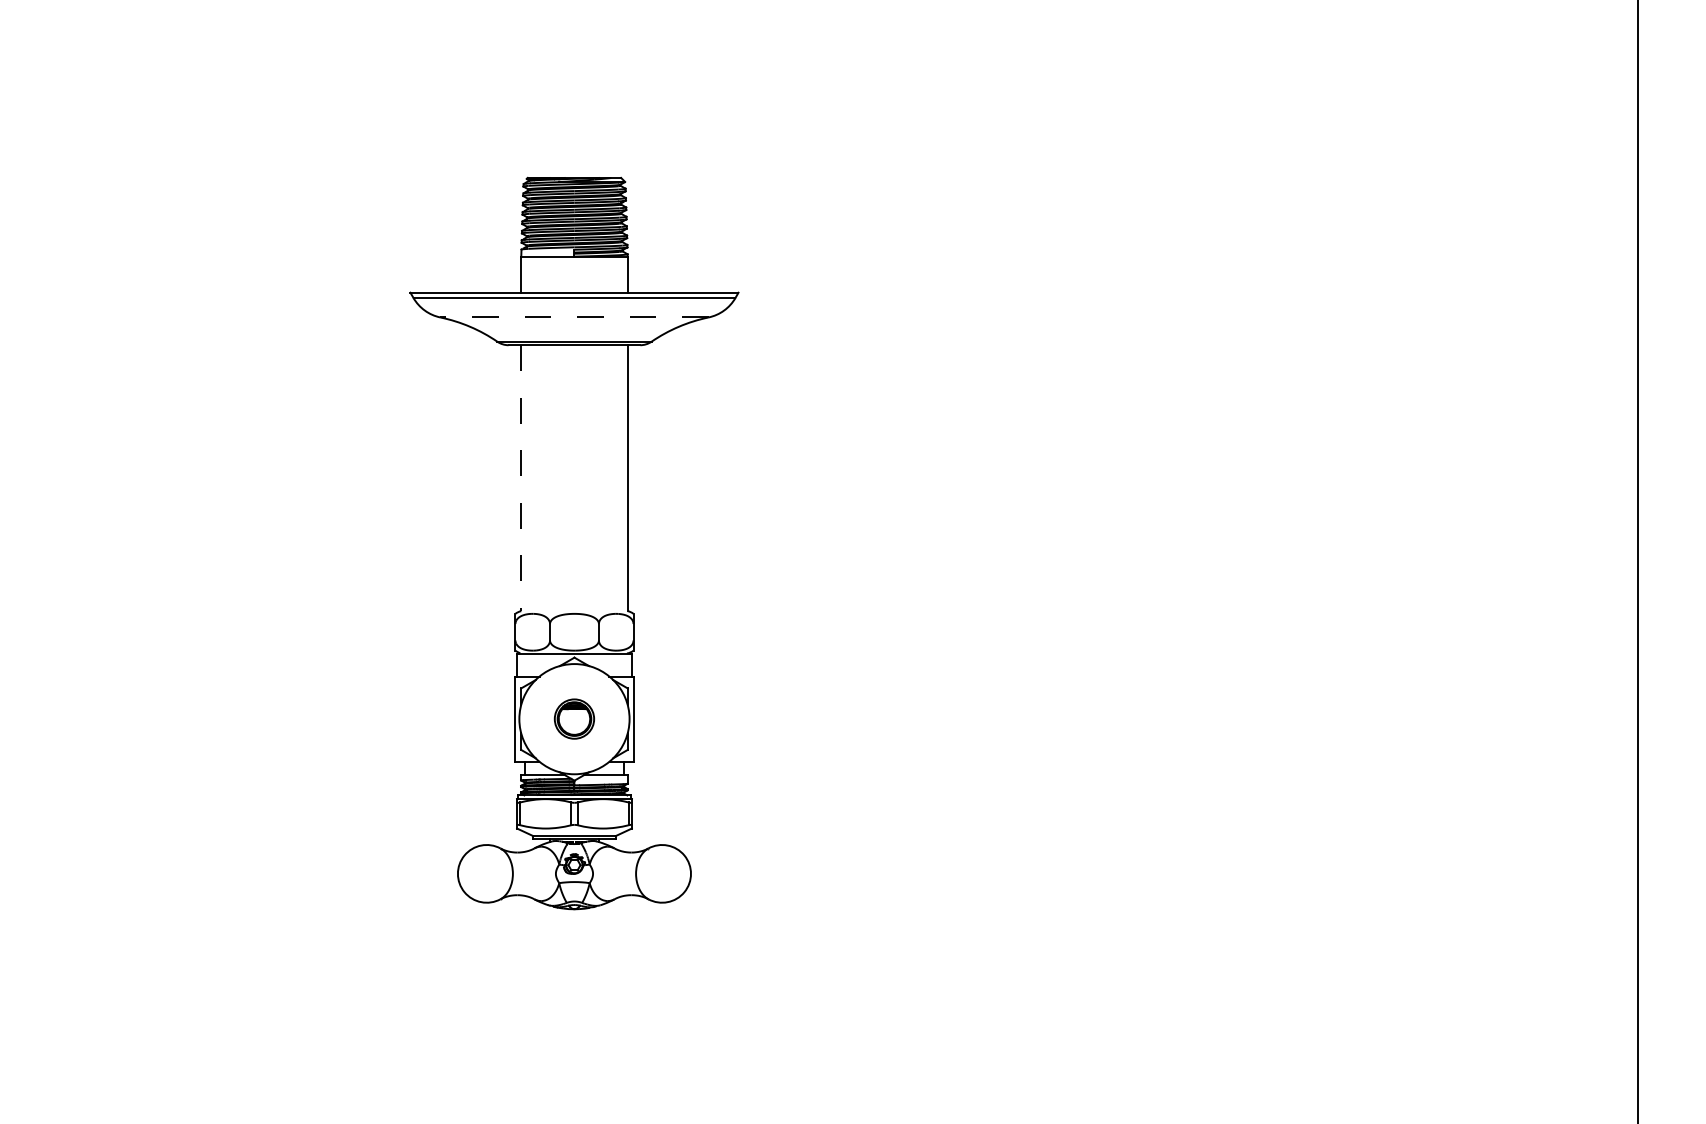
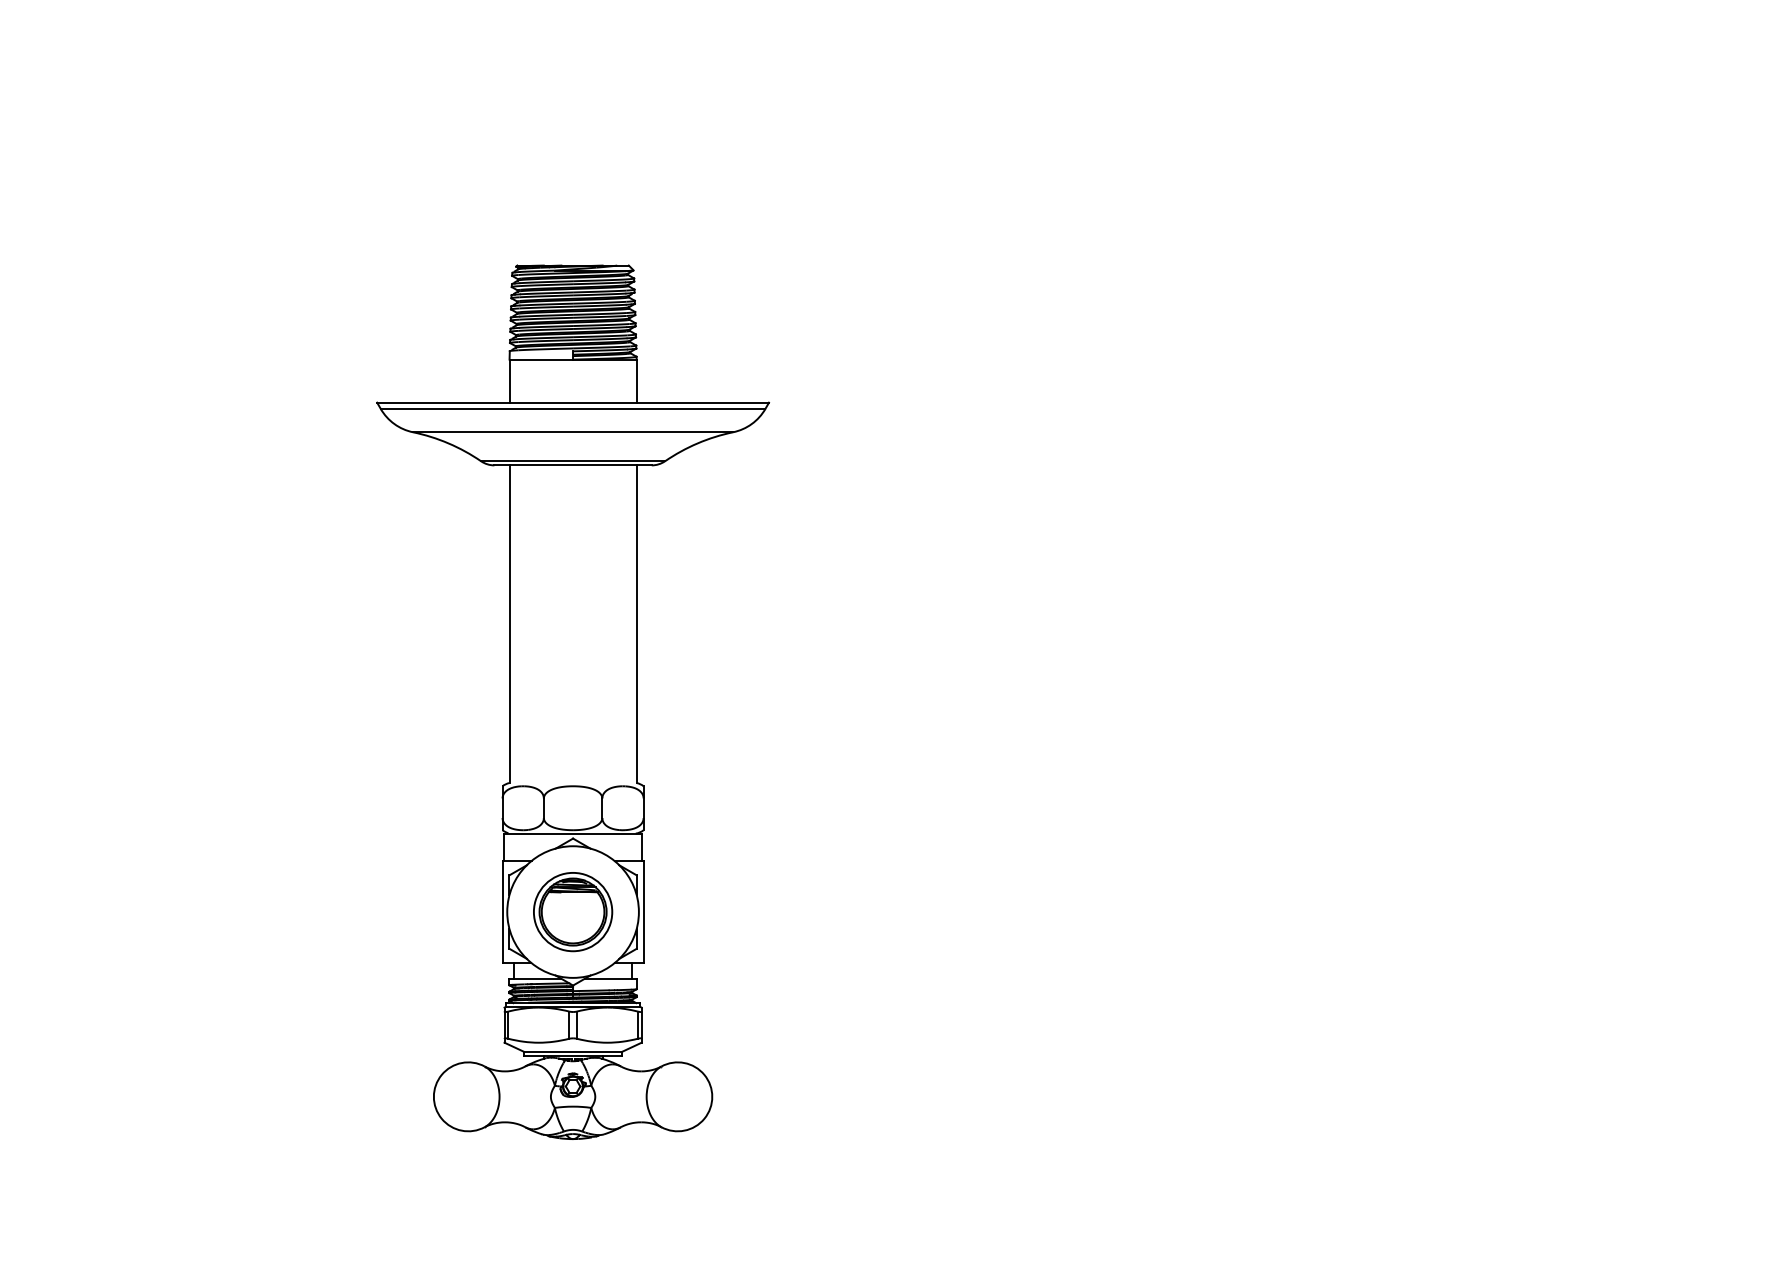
line: (573, 317) -> (571, 432), dashed -> solid
line: (521, 478) -> (509, 624), dashed -> solid
part: (574, 718) -> (573, 911), size x1.67

